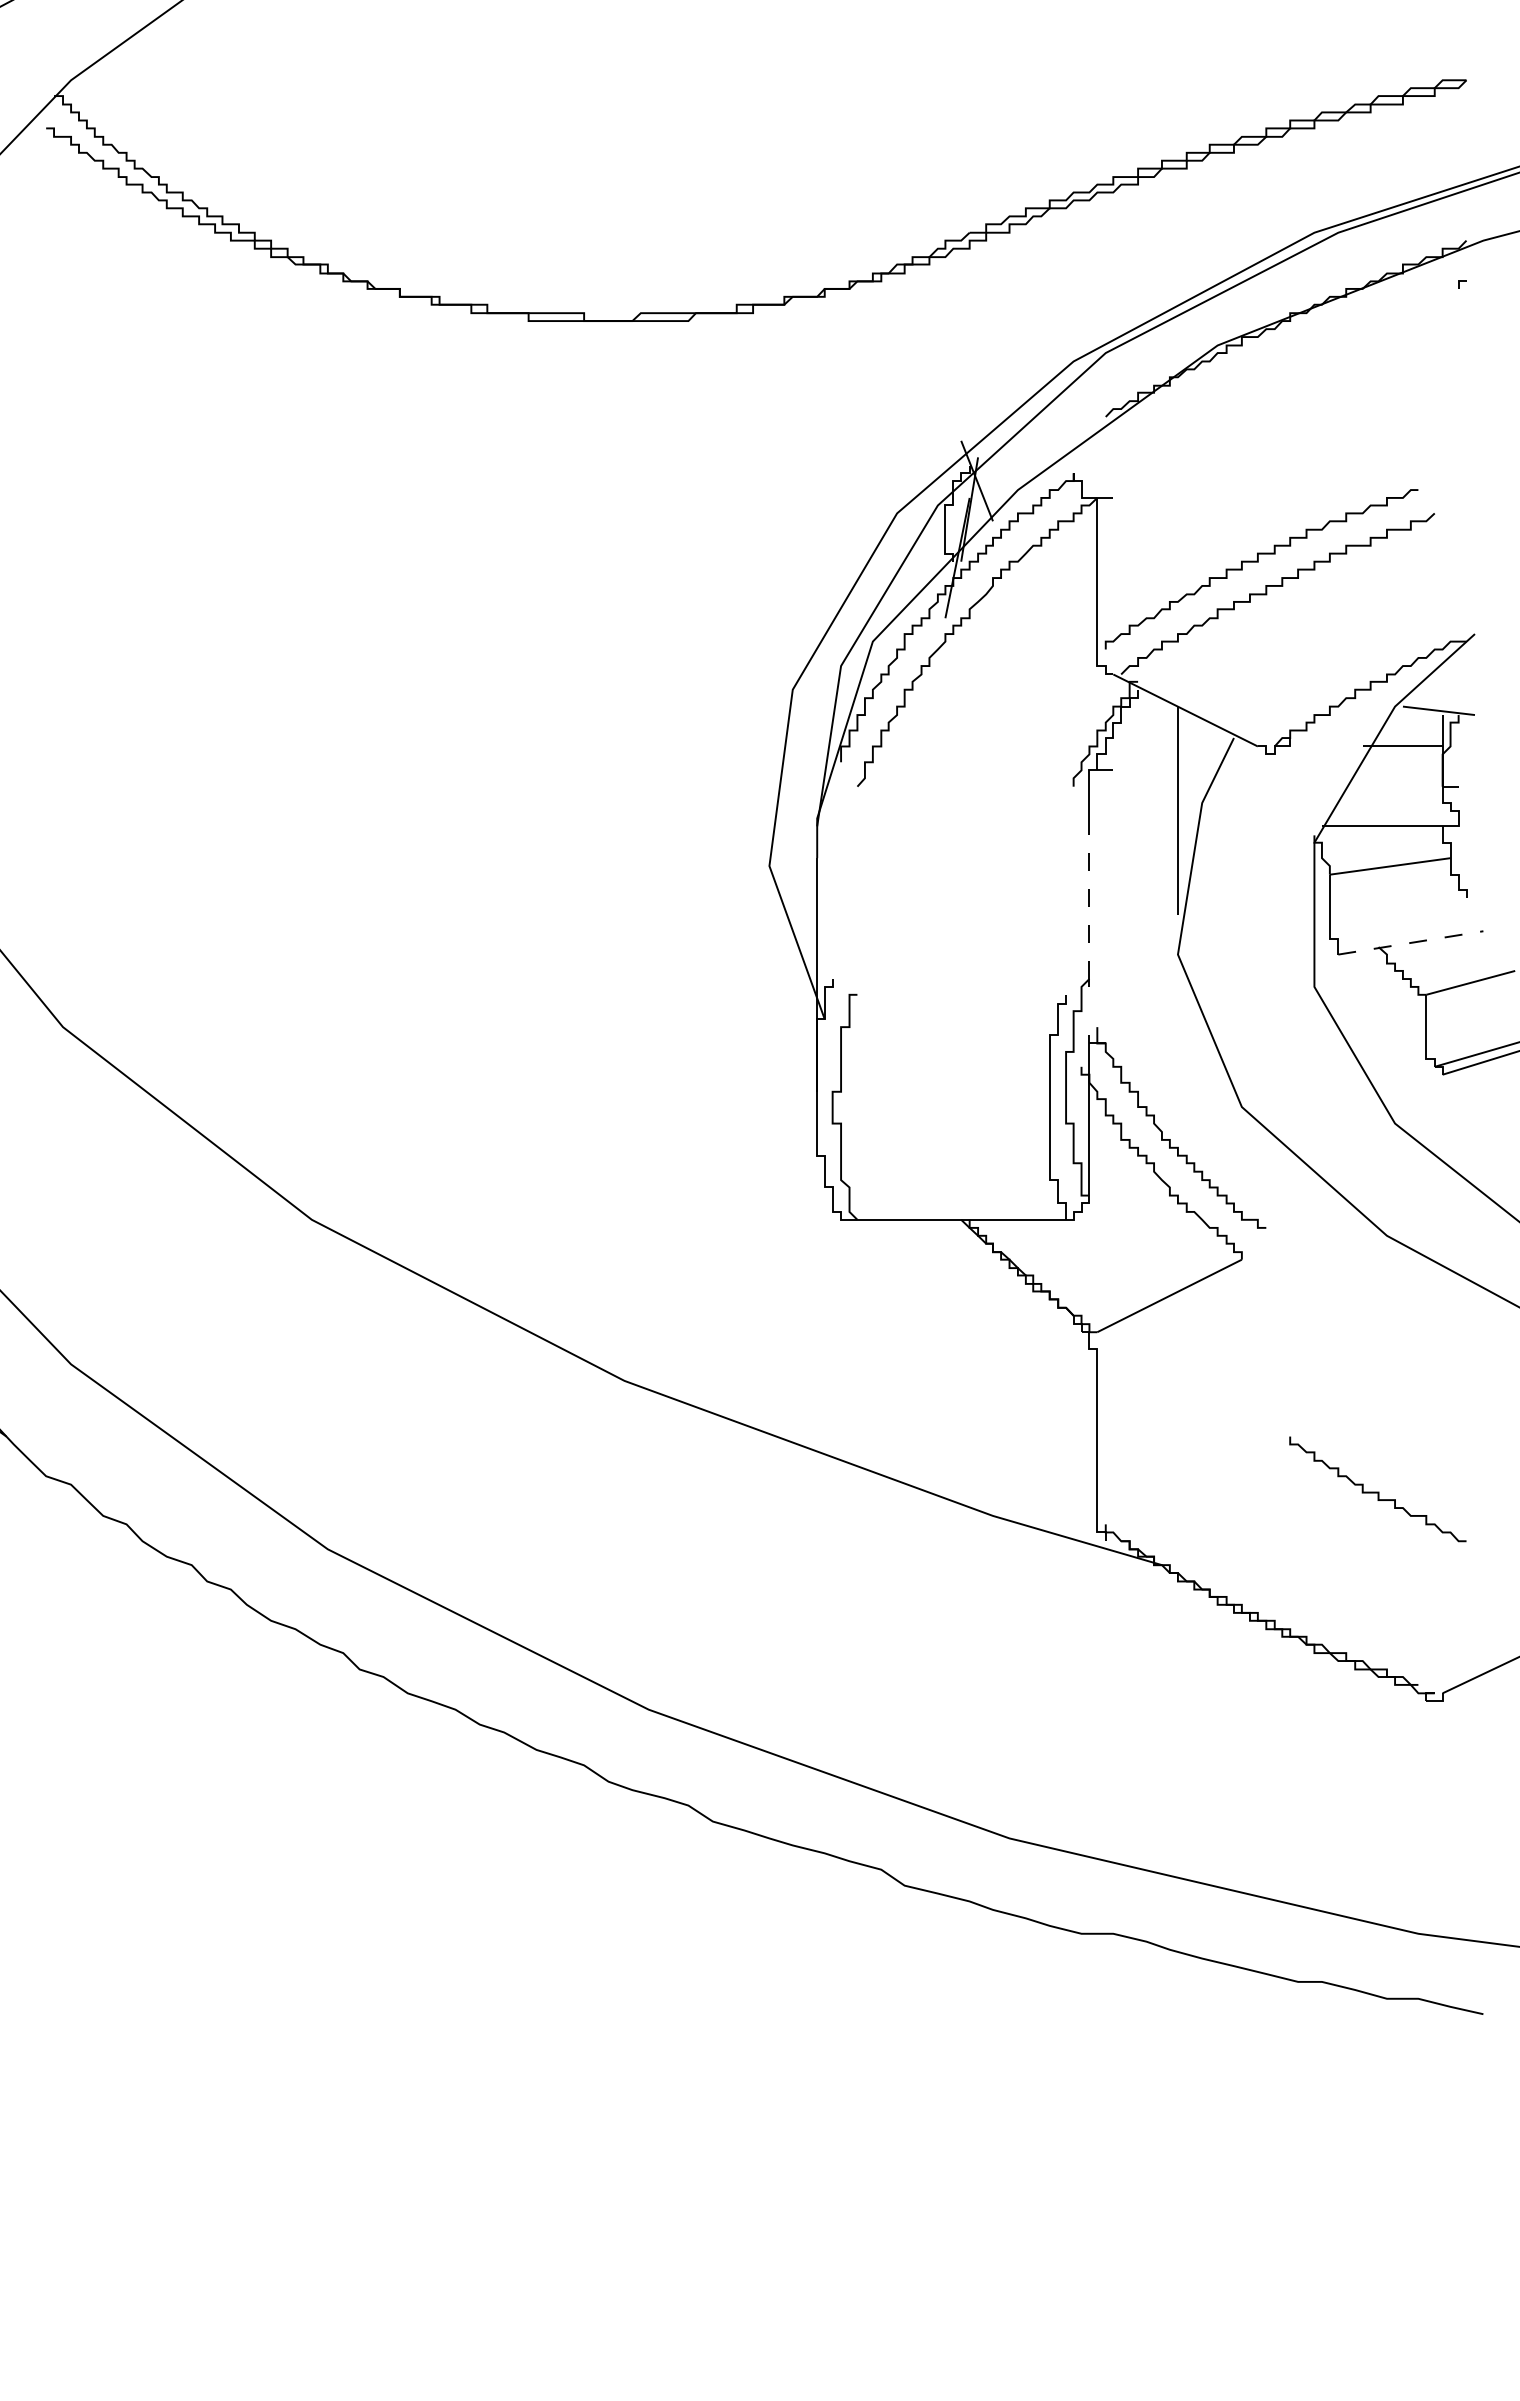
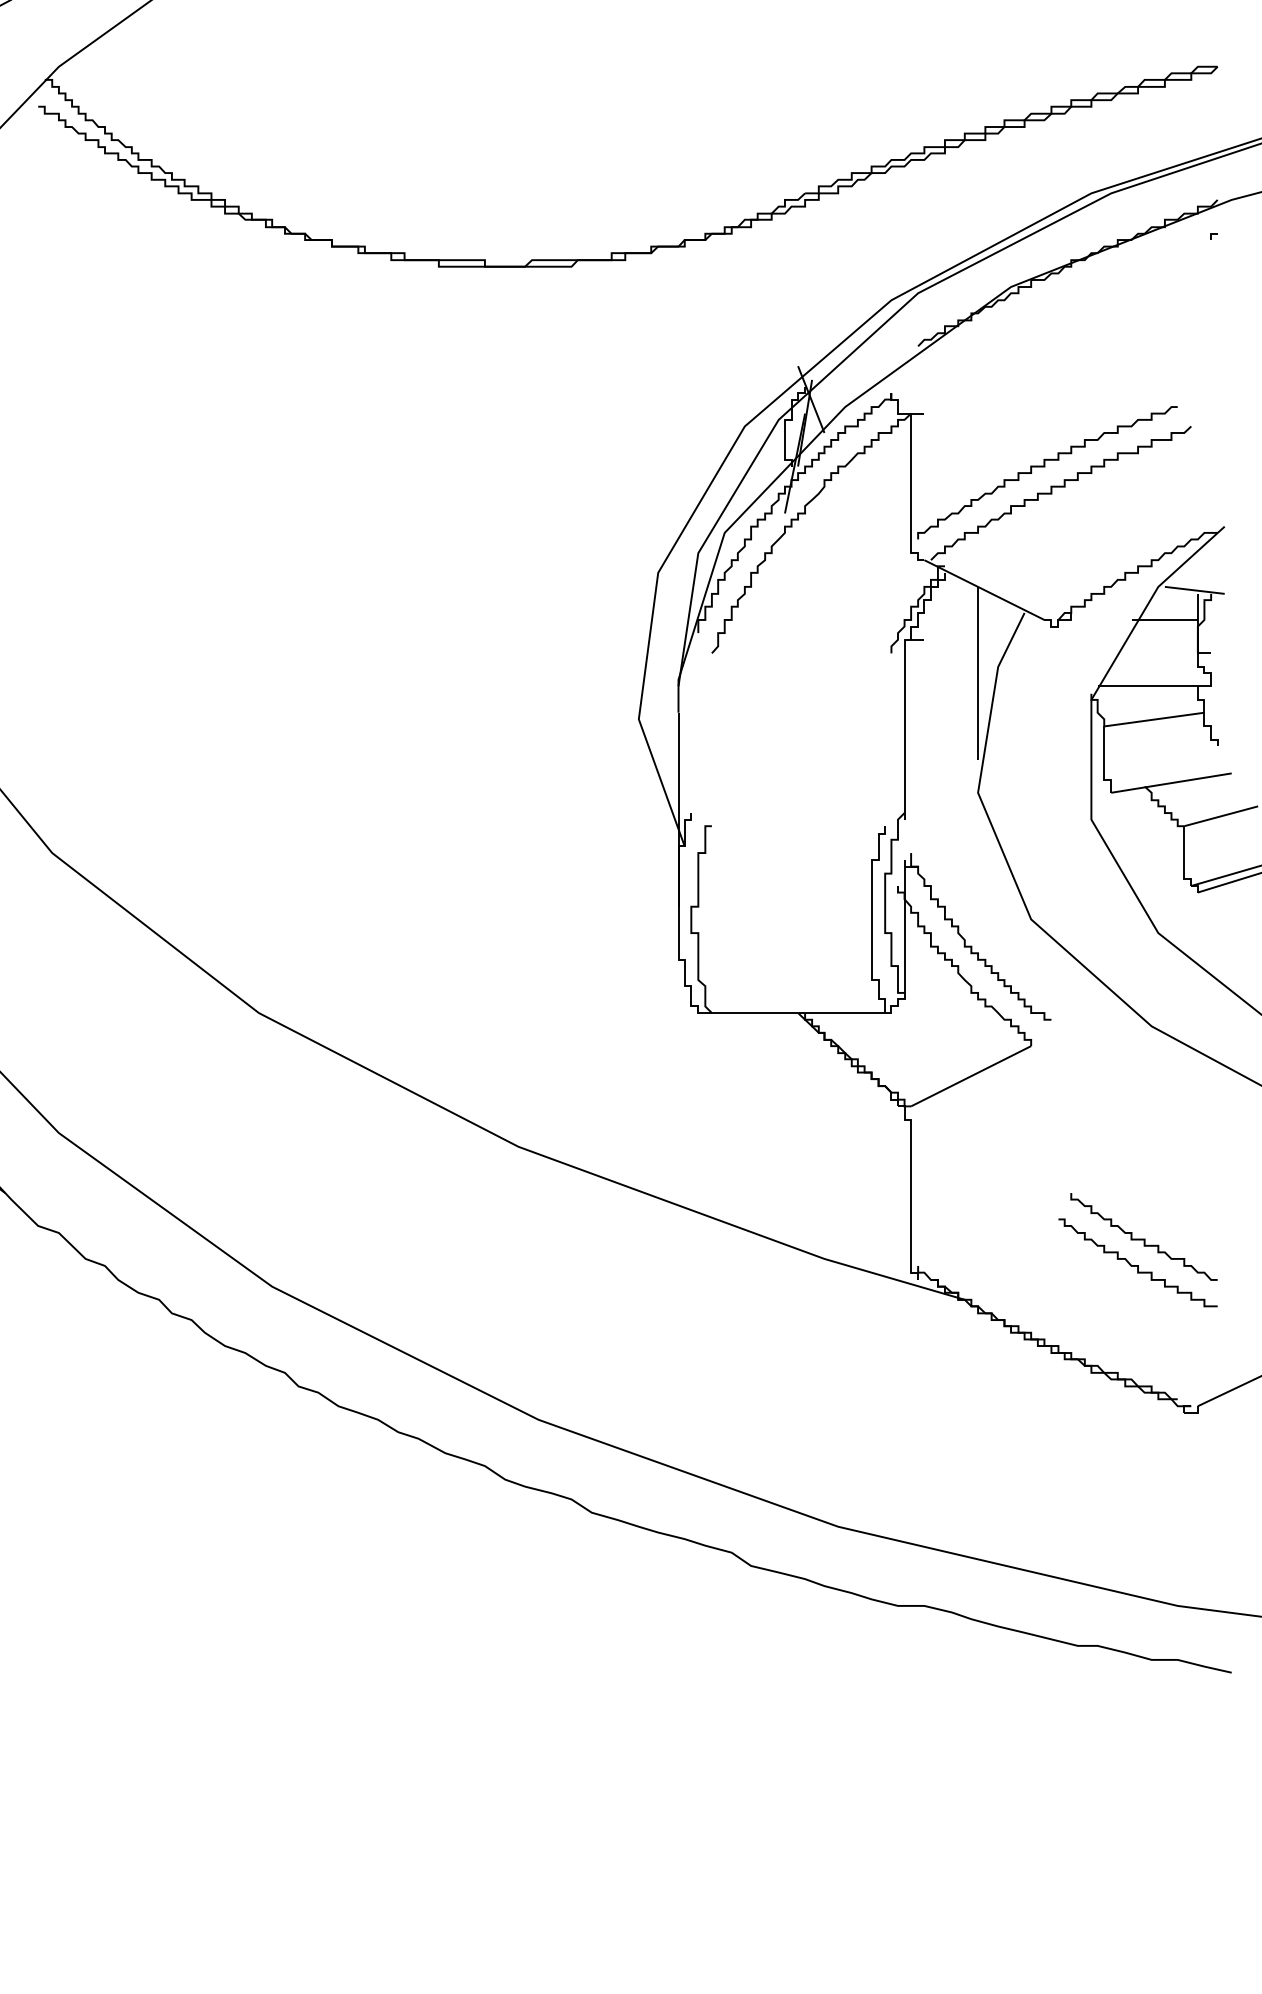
line: (1089, 902) -> (904, 749), dashed -> solid
line: (1411, 942) -> (1172, 782), dashed -> solid
curve: (1370, 1523) -> (1137, 1265), added

